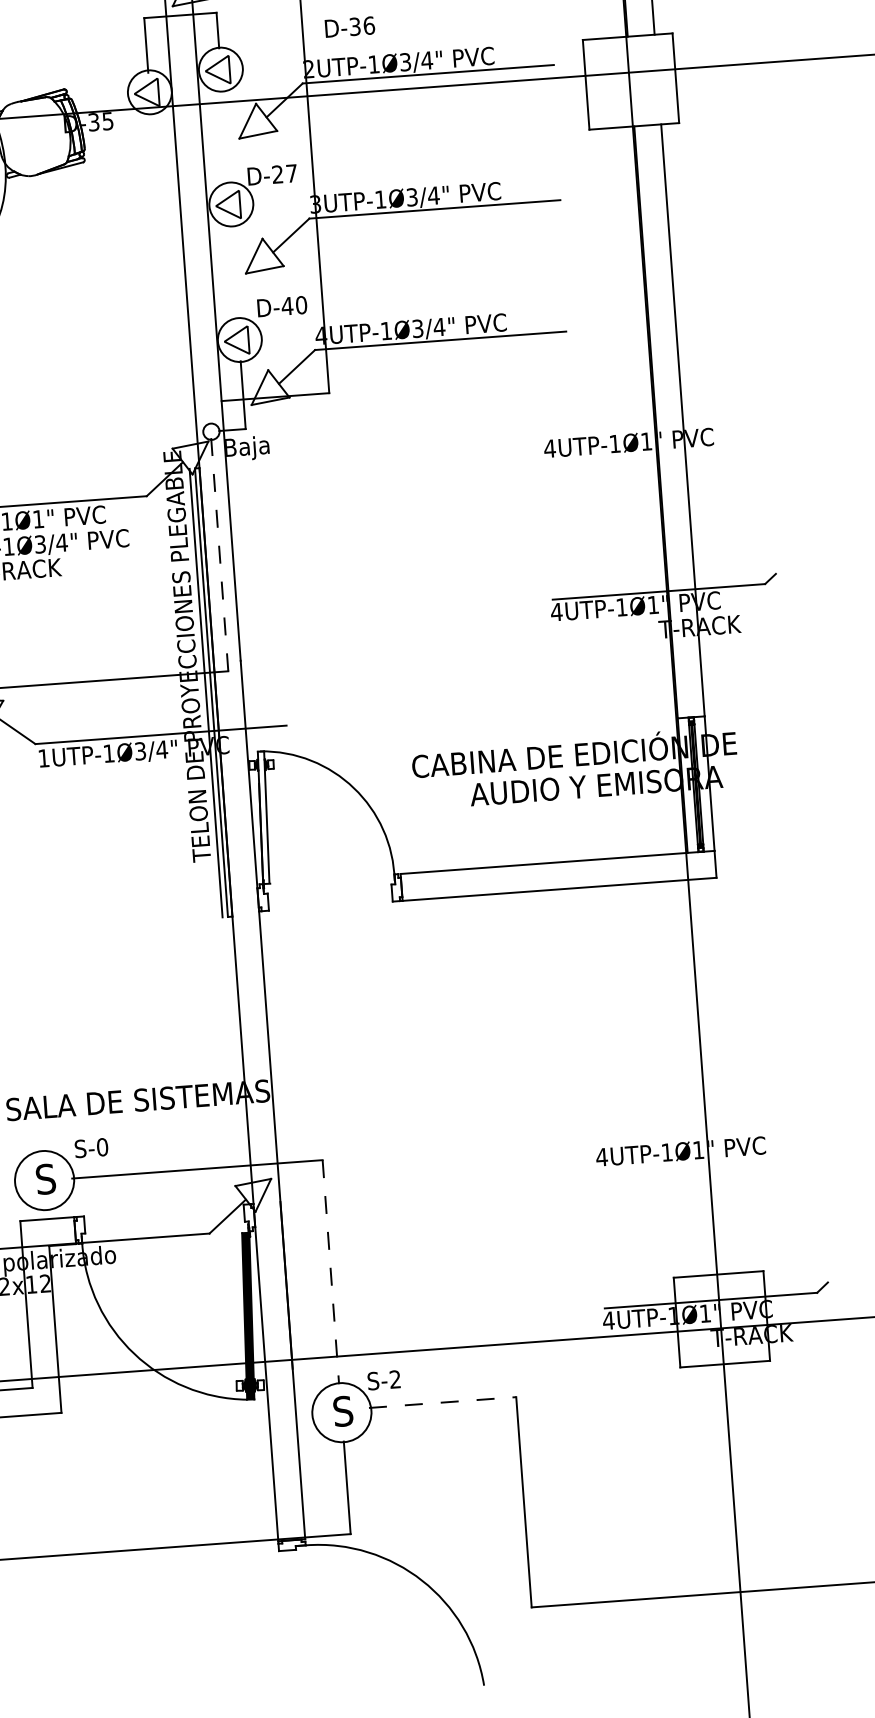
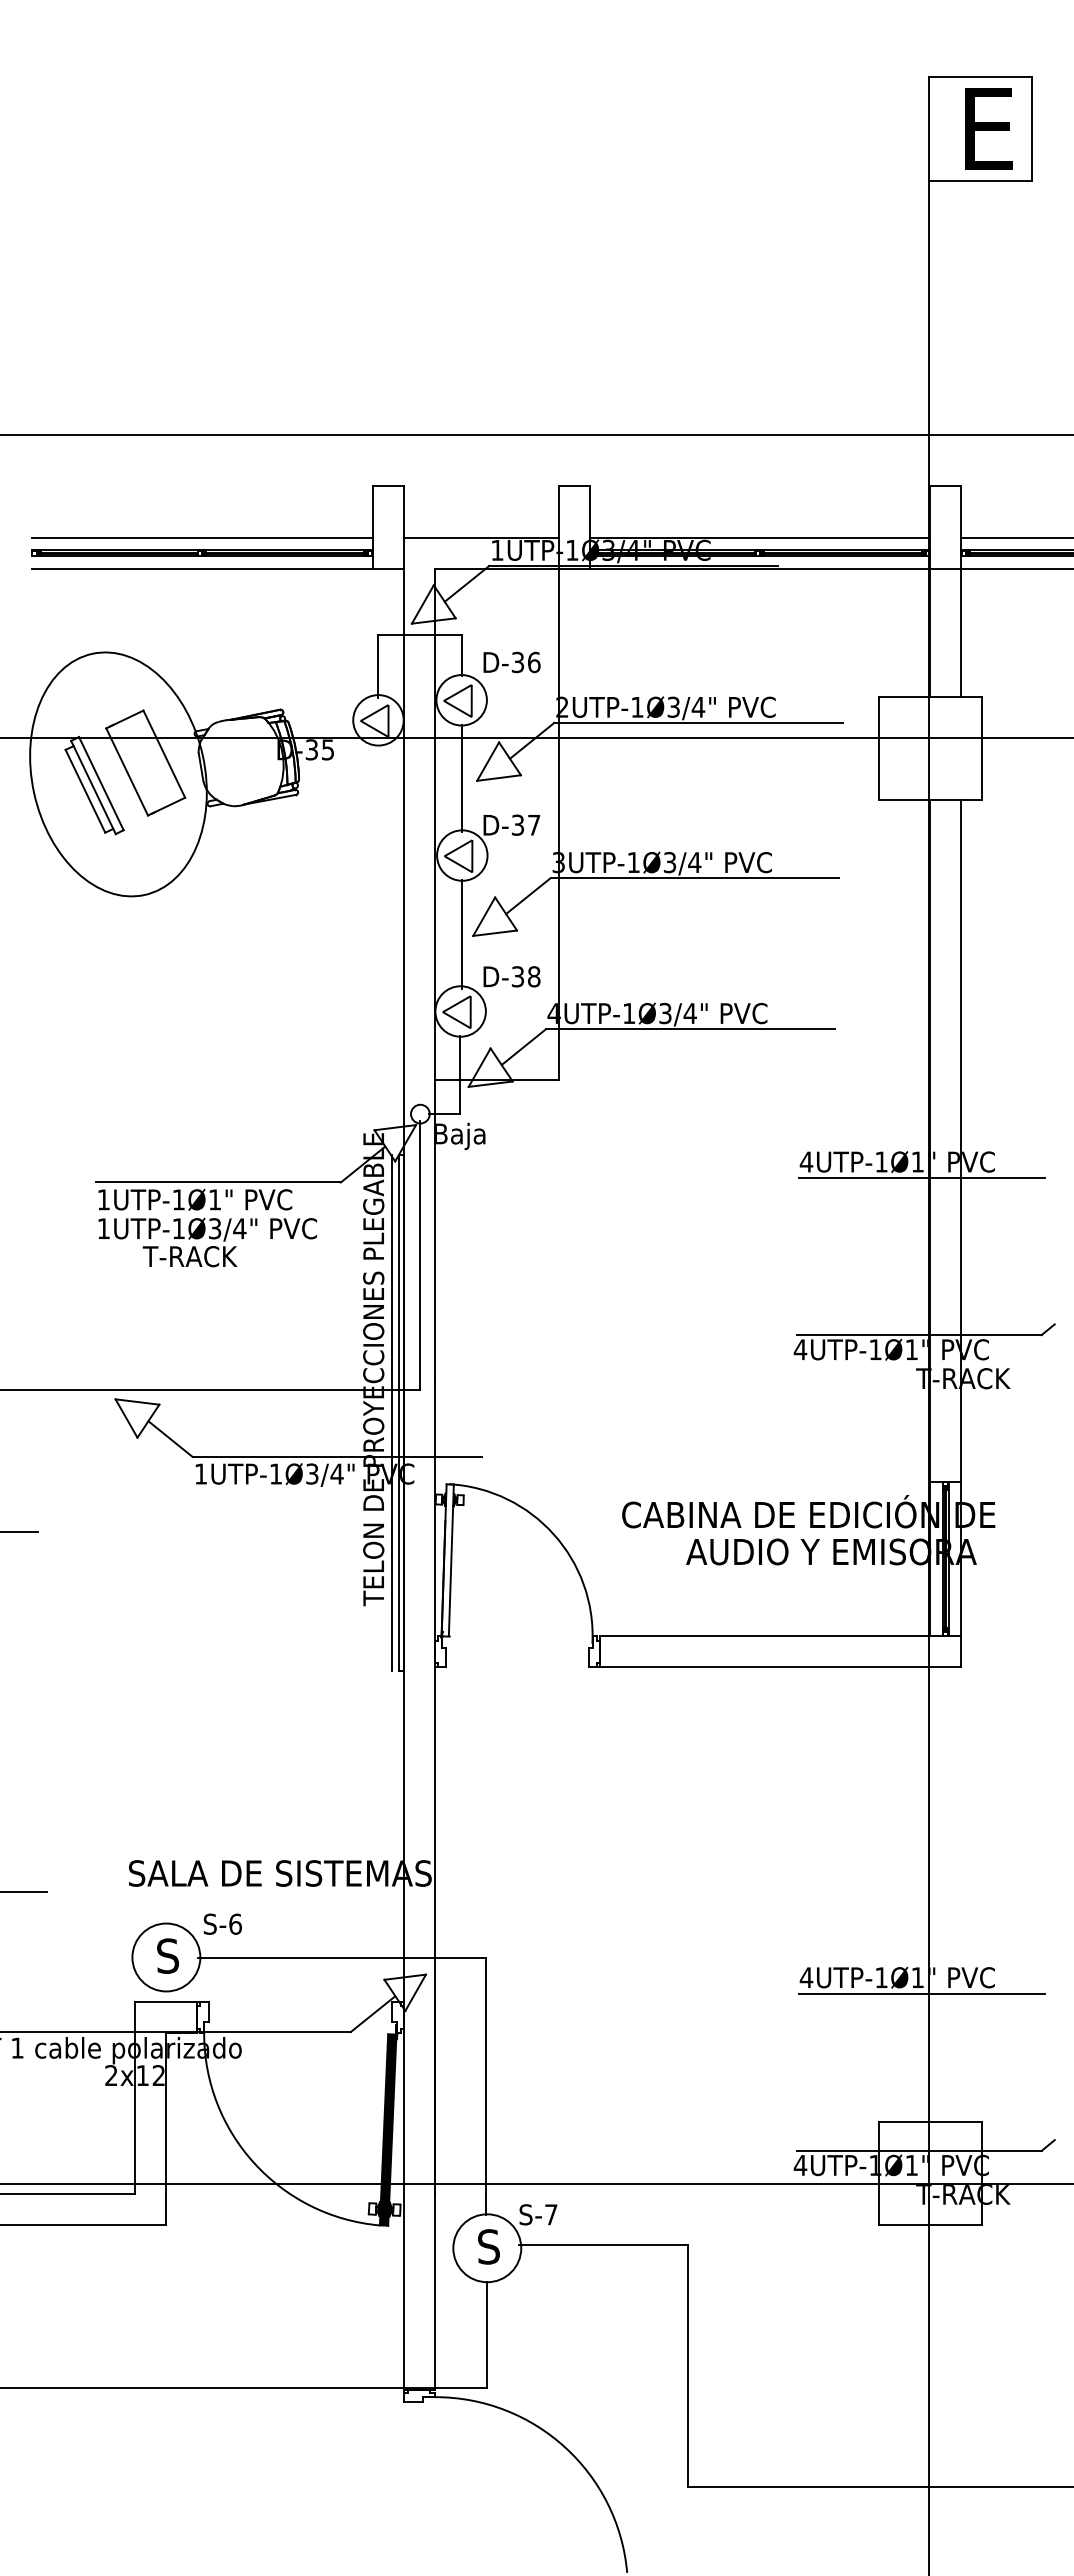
text: (349, 27) -> (511, 662), moved
line: (225, 137) -> (461, 778), added
text: (277, 173) -> (517, 824), D-27 -> D-37
line: (235, 273) -> (461, 934), added
text: (293, 305) -> (525, 976), D-40 -> D-38
line: (650, 454) -> (921, 1177), added
line: (219, 554) -> (419, 1255), dashed -> solid
text: (102, 1146) -> (235, 1923), S-0 -> S-6
line: (702, 1163) -> (921, 1993), added
line: (330, 1272) -> (486, 2086), dashed -> solid
text: (395, 1379) -> (551, 2214), S-2 -> S-7
line: (442, 1402) -> (603, 2245), dashed -> solid

